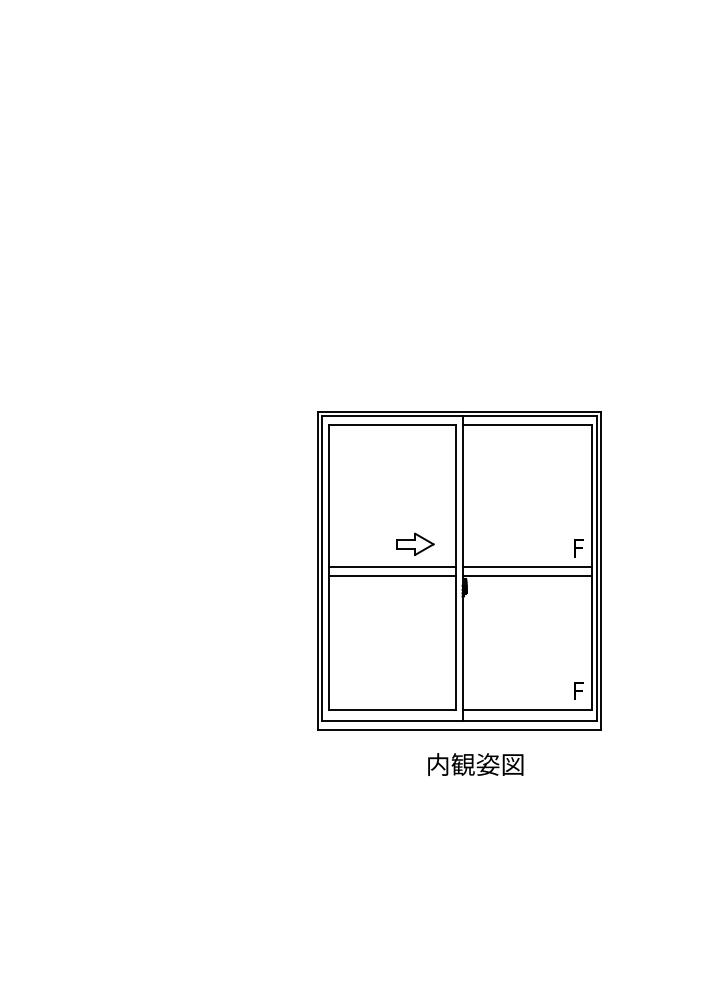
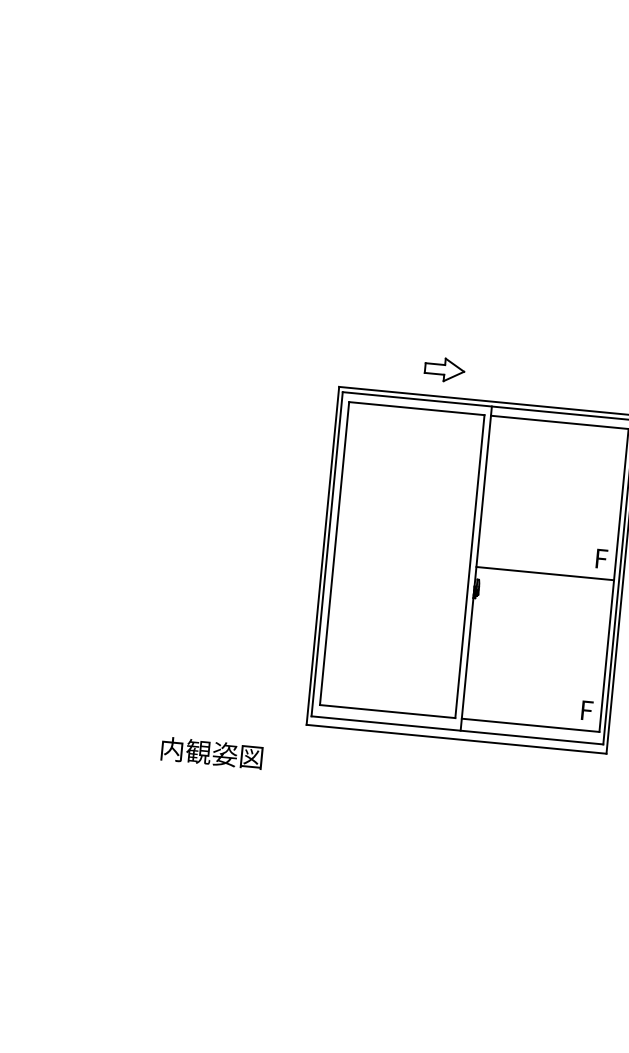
part: (415, 543) -> (445, 369), moved
line: (392, 567) -> (401, 560), removed
line: (392, 576) -> (401, 569), removed
line: (527, 576) -> (544, 583), removed
text: (475, 764) -> (211, 753), moved

